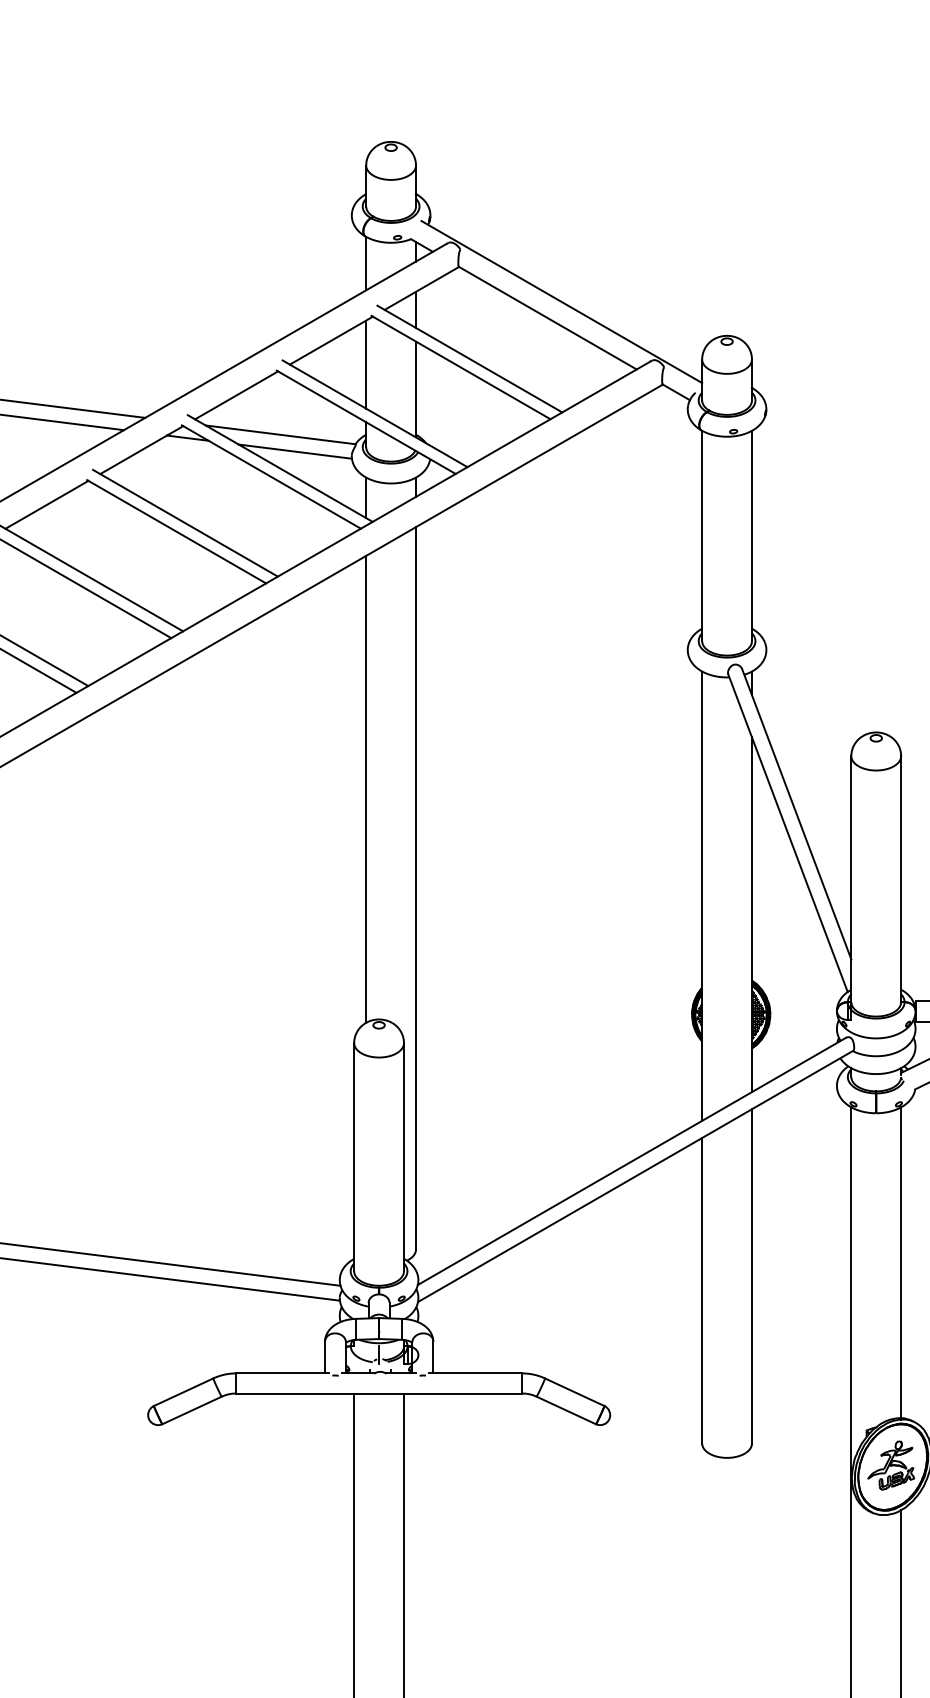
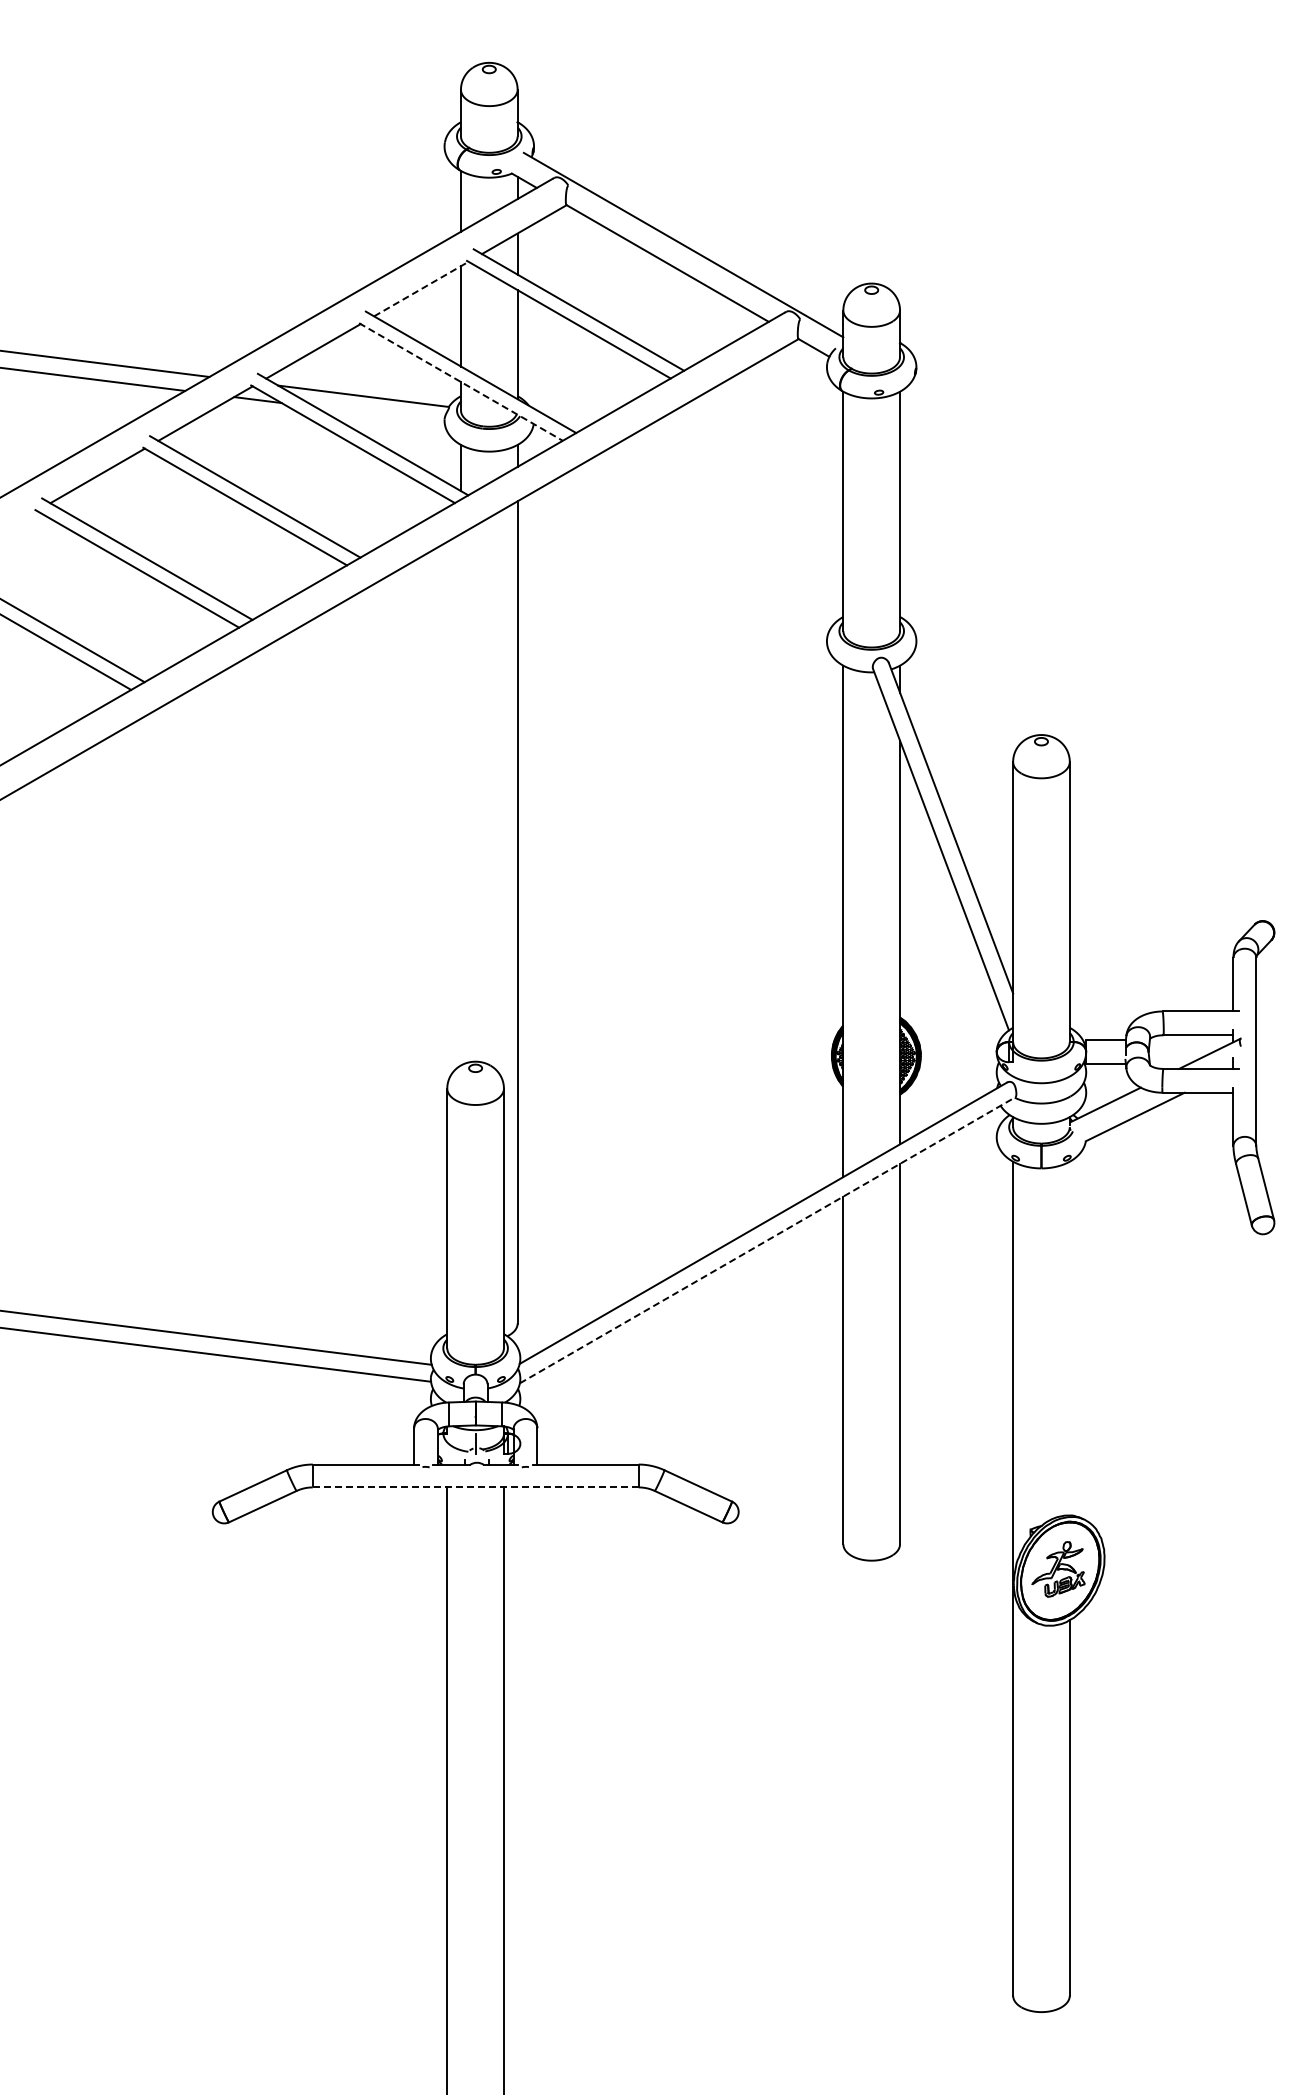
line: (331, 341) -> (421, 289), solid -> dashed
line: (365, 422) -> (460, 382), solid -> dashed
line: (294, 451) -> (379, 415), removed
line: (365, 789) -> (460, 799), removed
line: (636, 1176) -> (768, 1240), solid -> dashed
line: (900, 1263) -> (1069, 1339), removed
line: (378, 1393) -> (475, 1487), solid -> dashed

